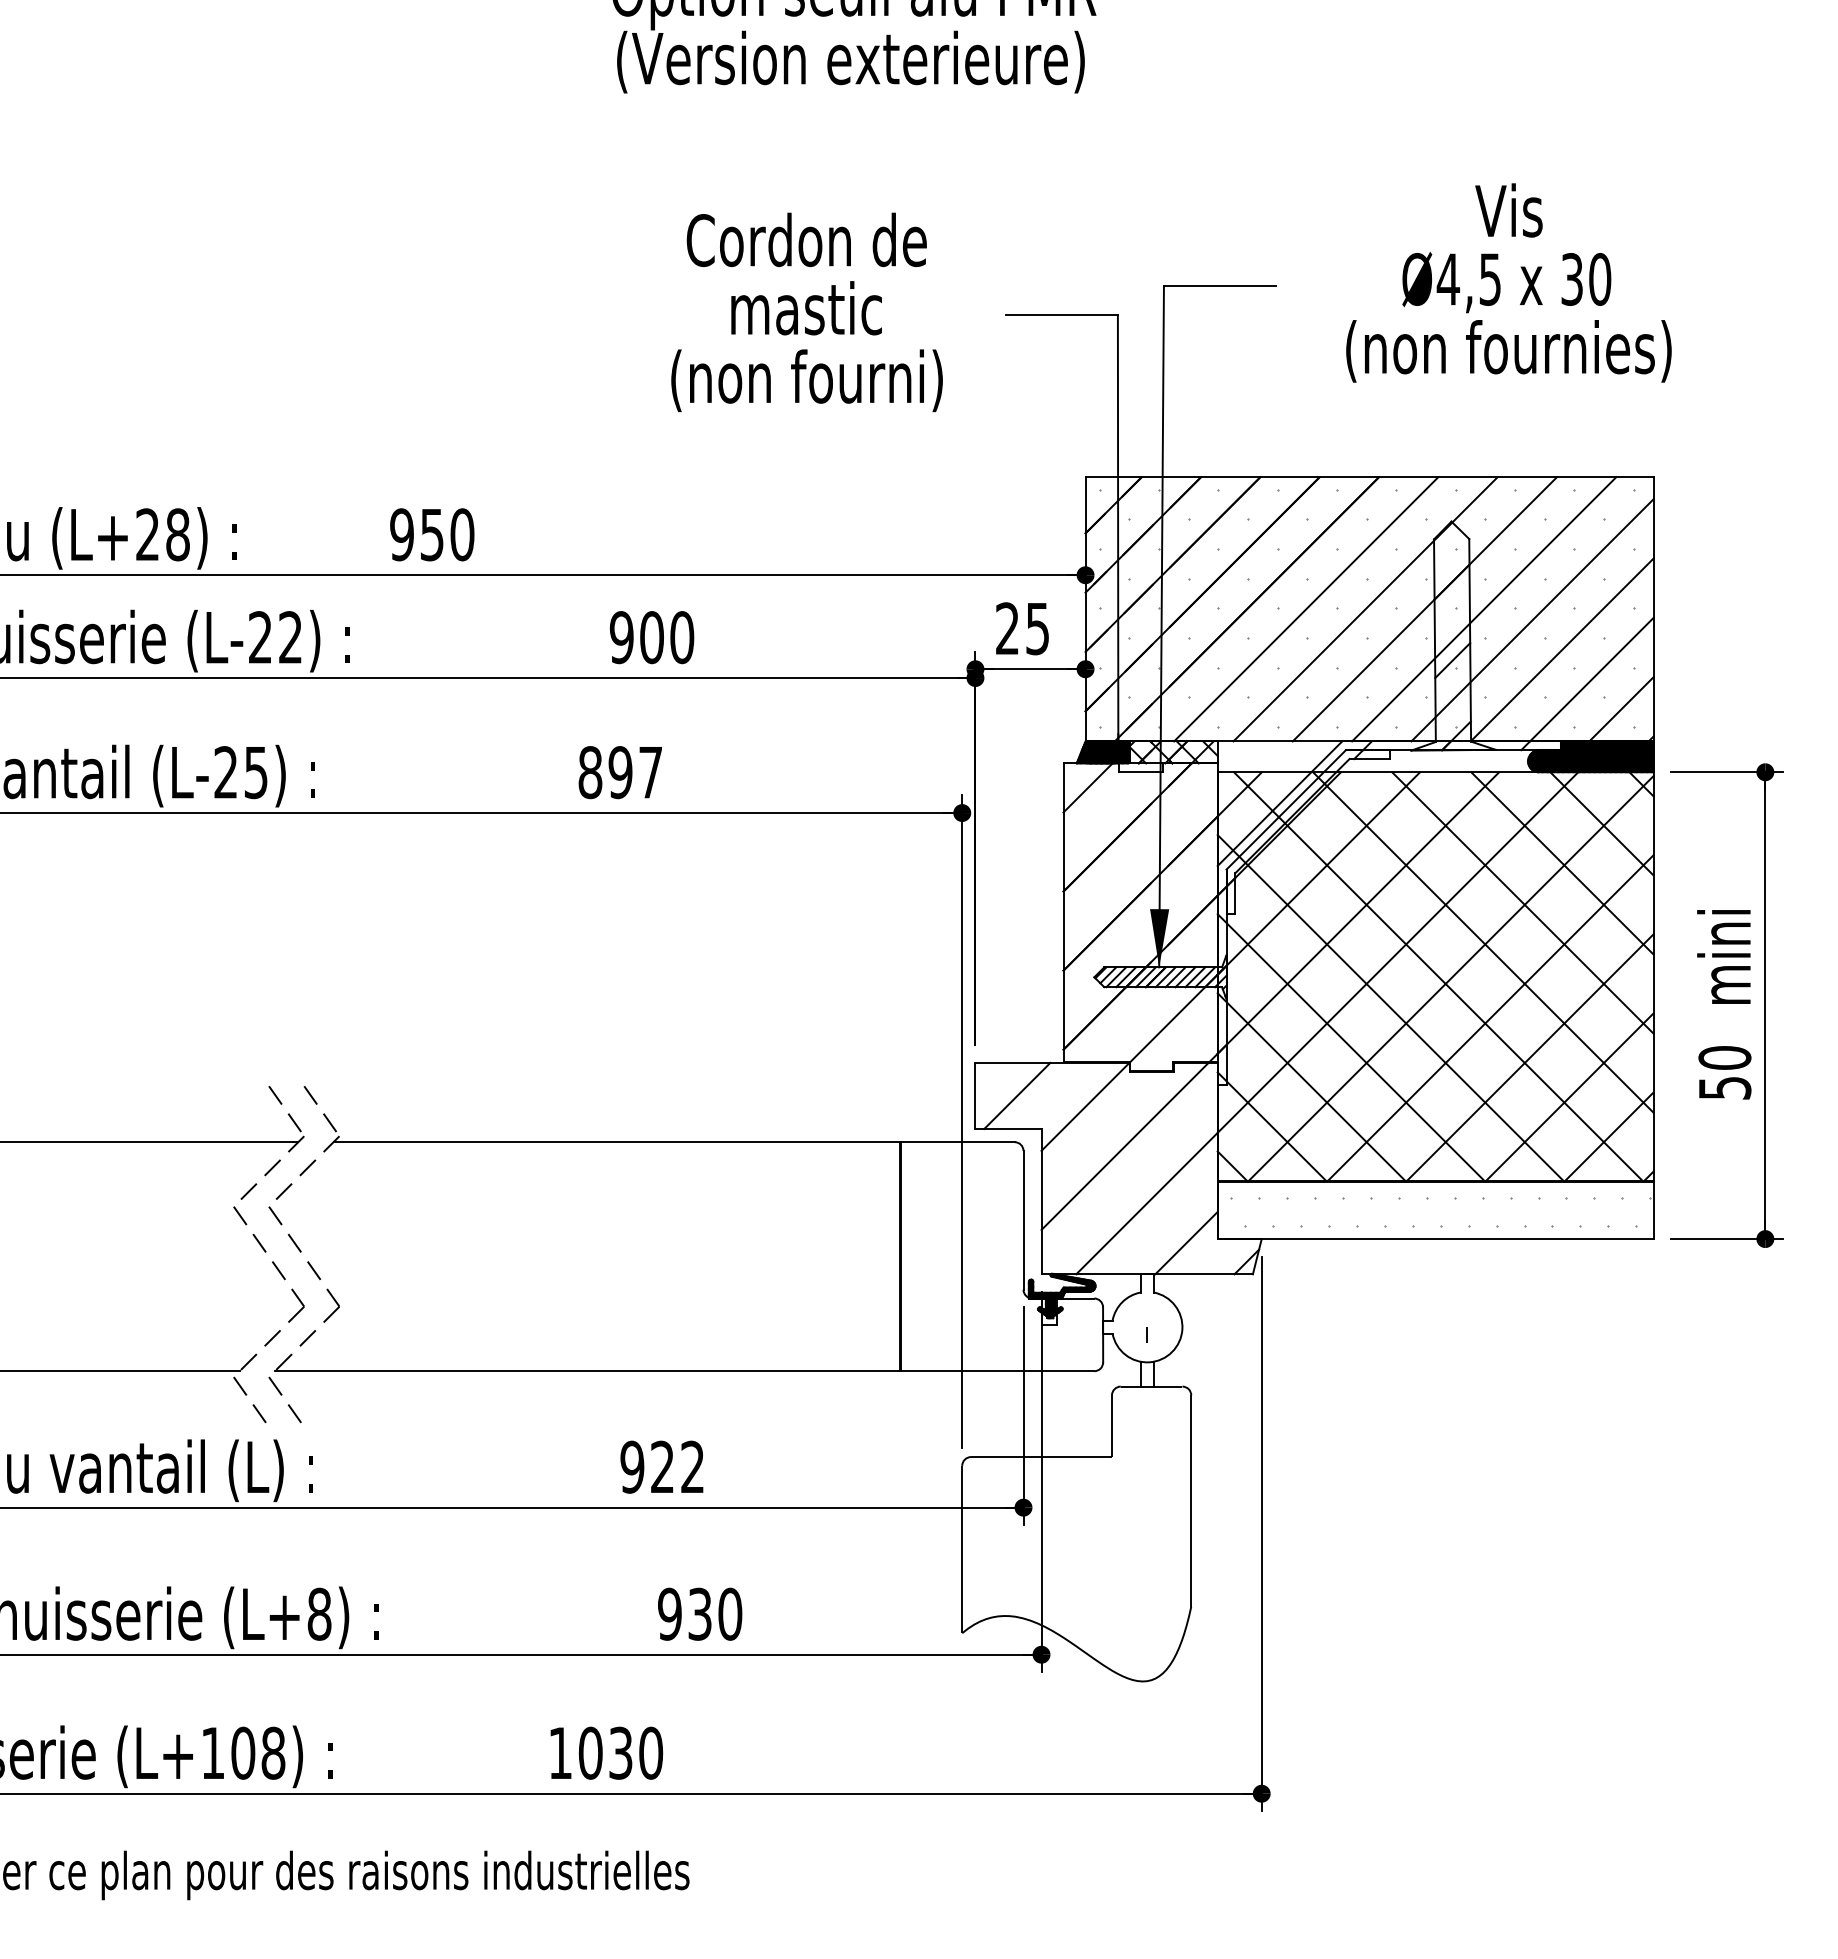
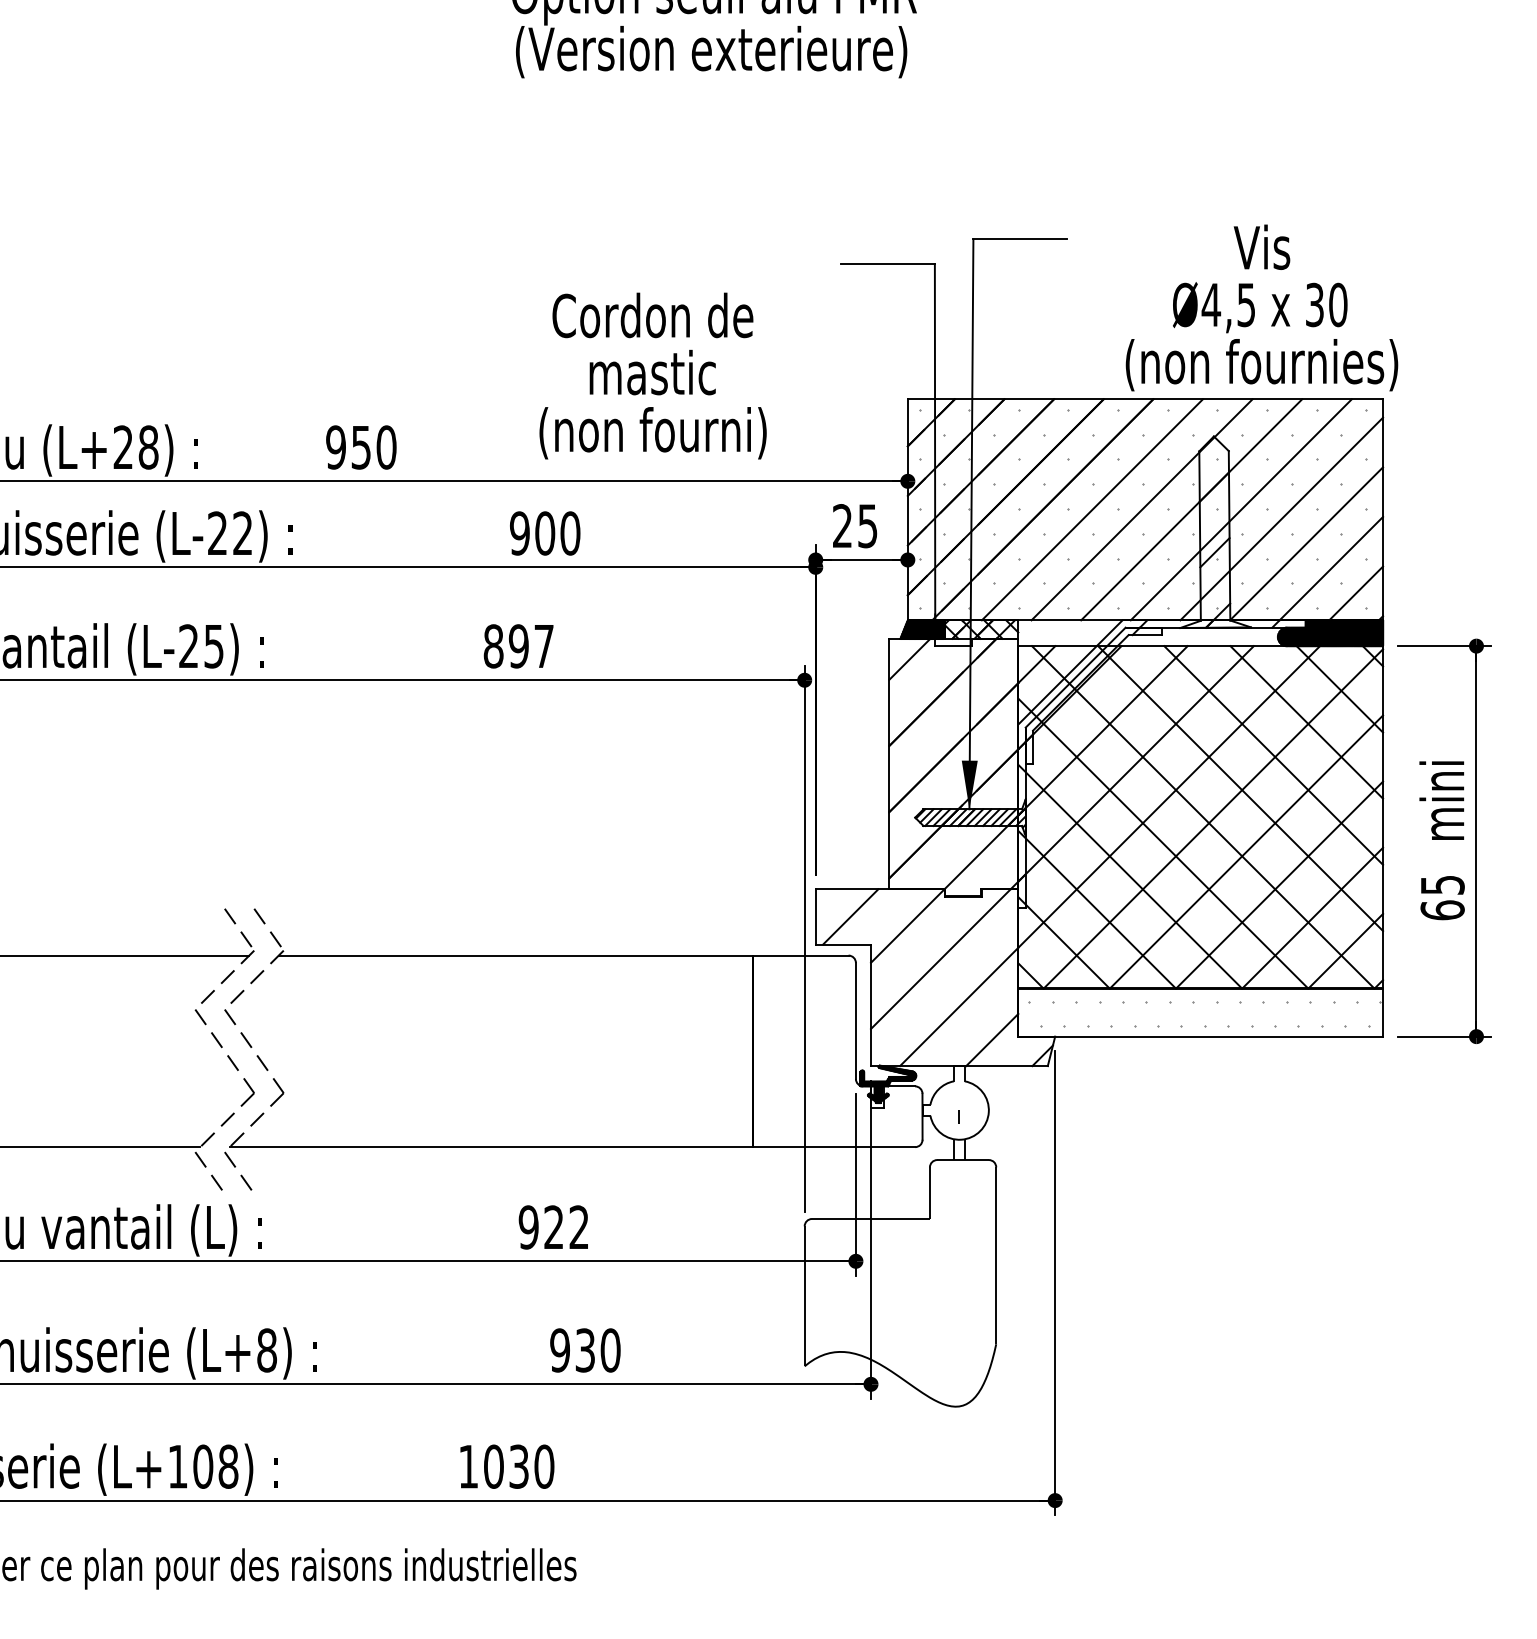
text: (1508, 282) -> (1261, 307), moved
text: (806, 312) -> (652, 376), moved
text: (1724, 1072) -> (1442, 897), 50 -> 65

